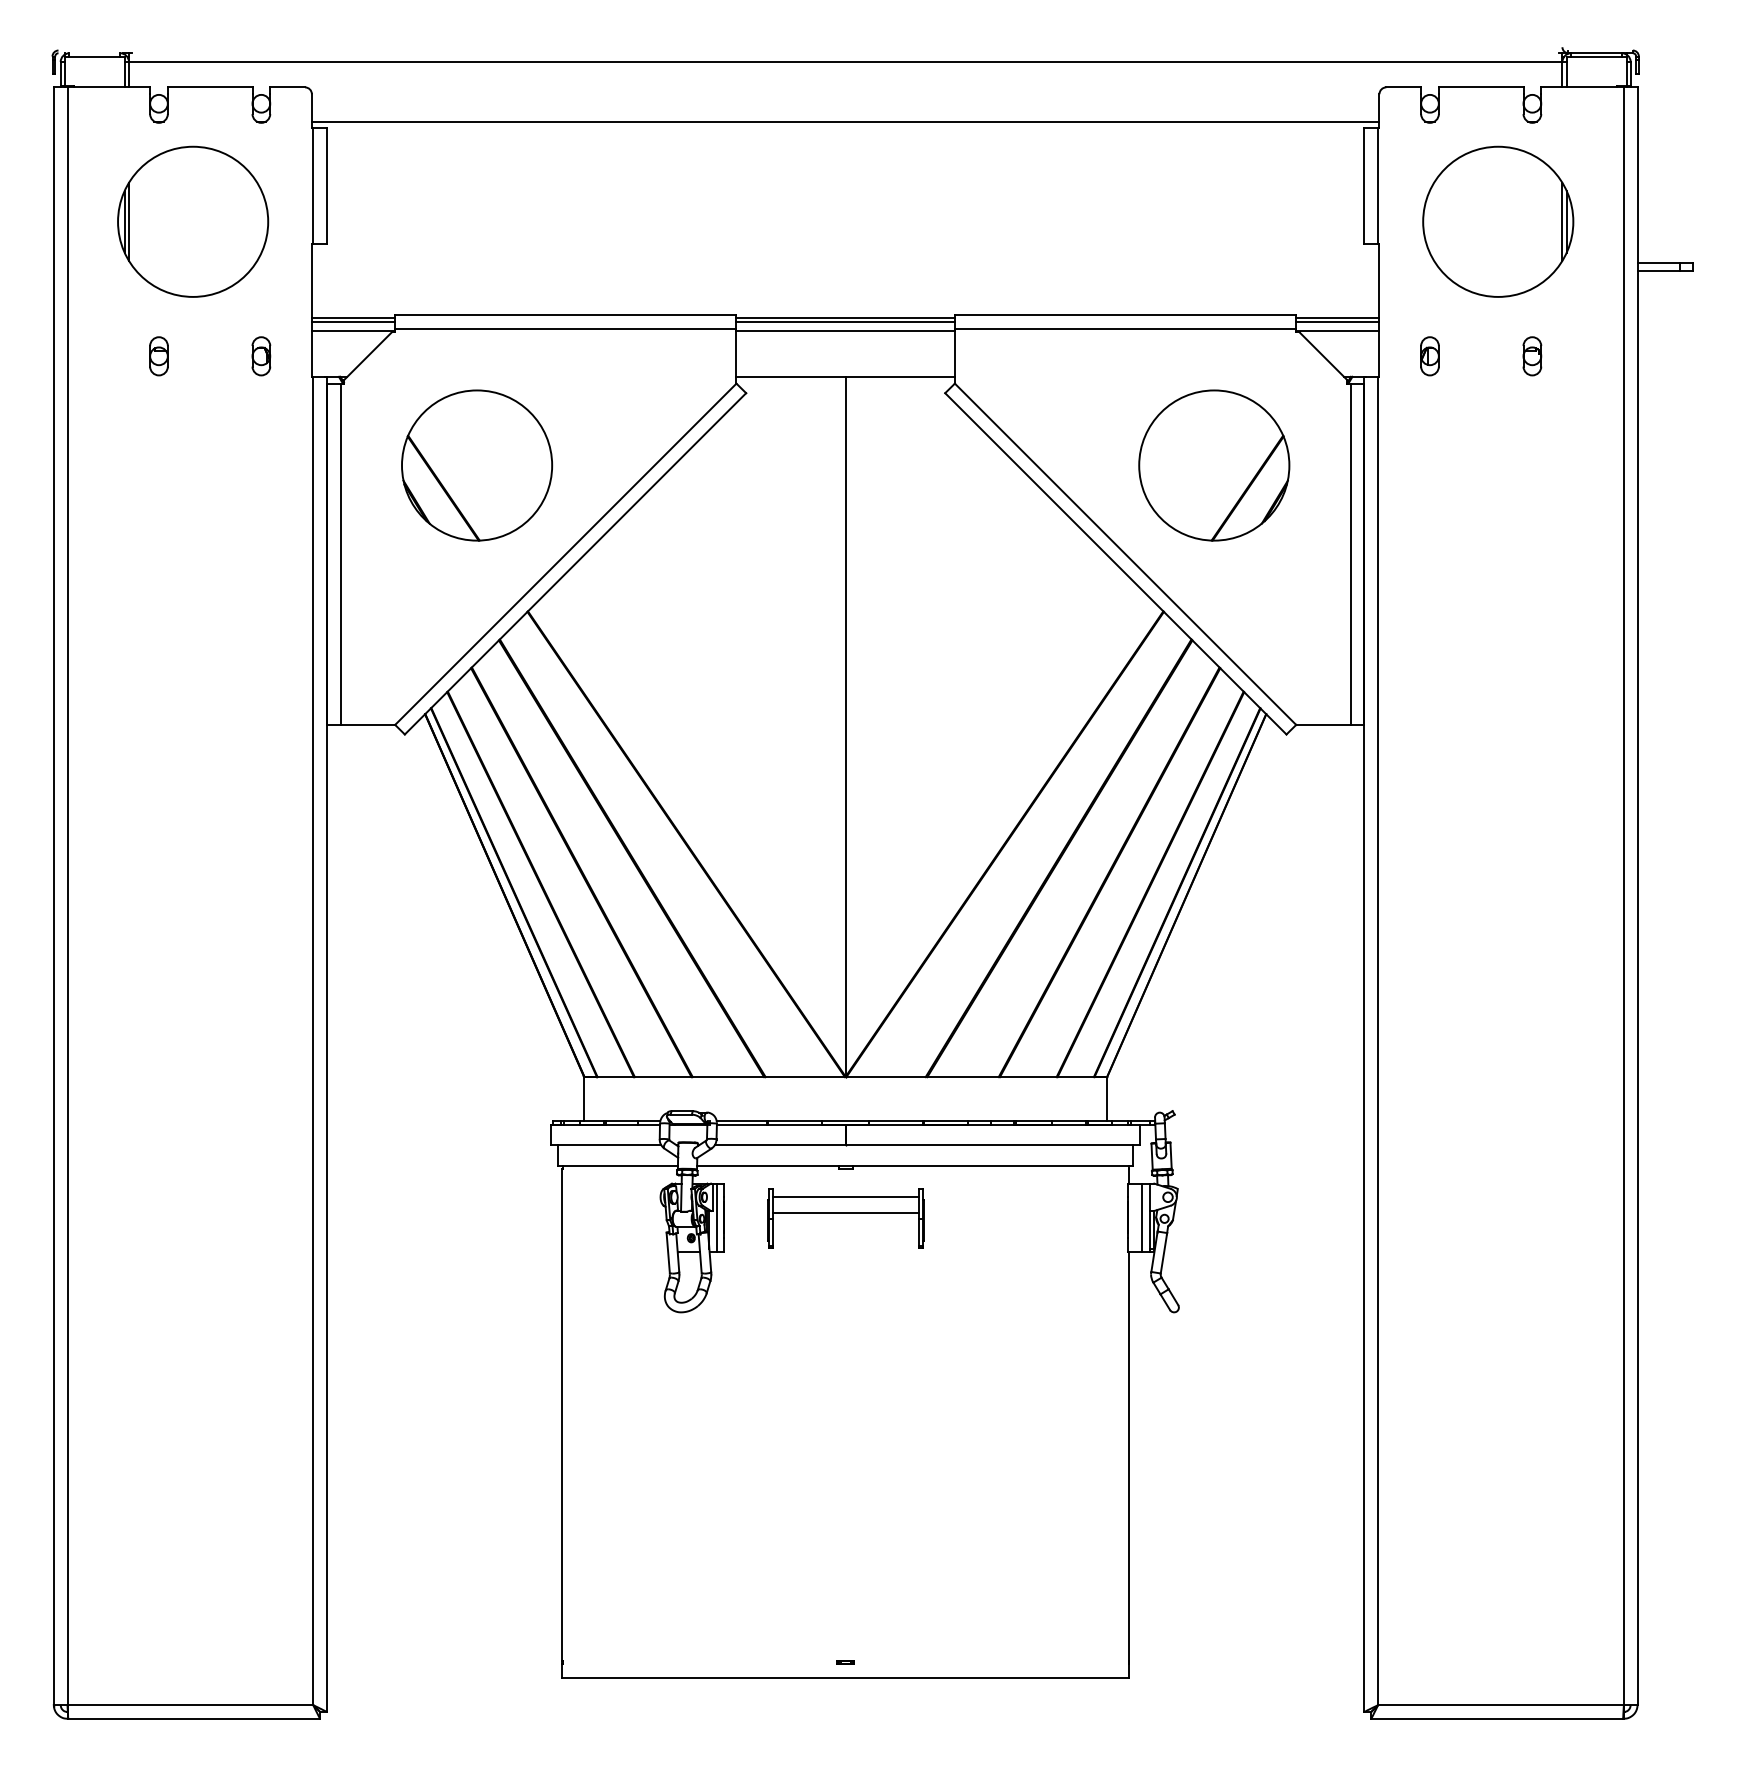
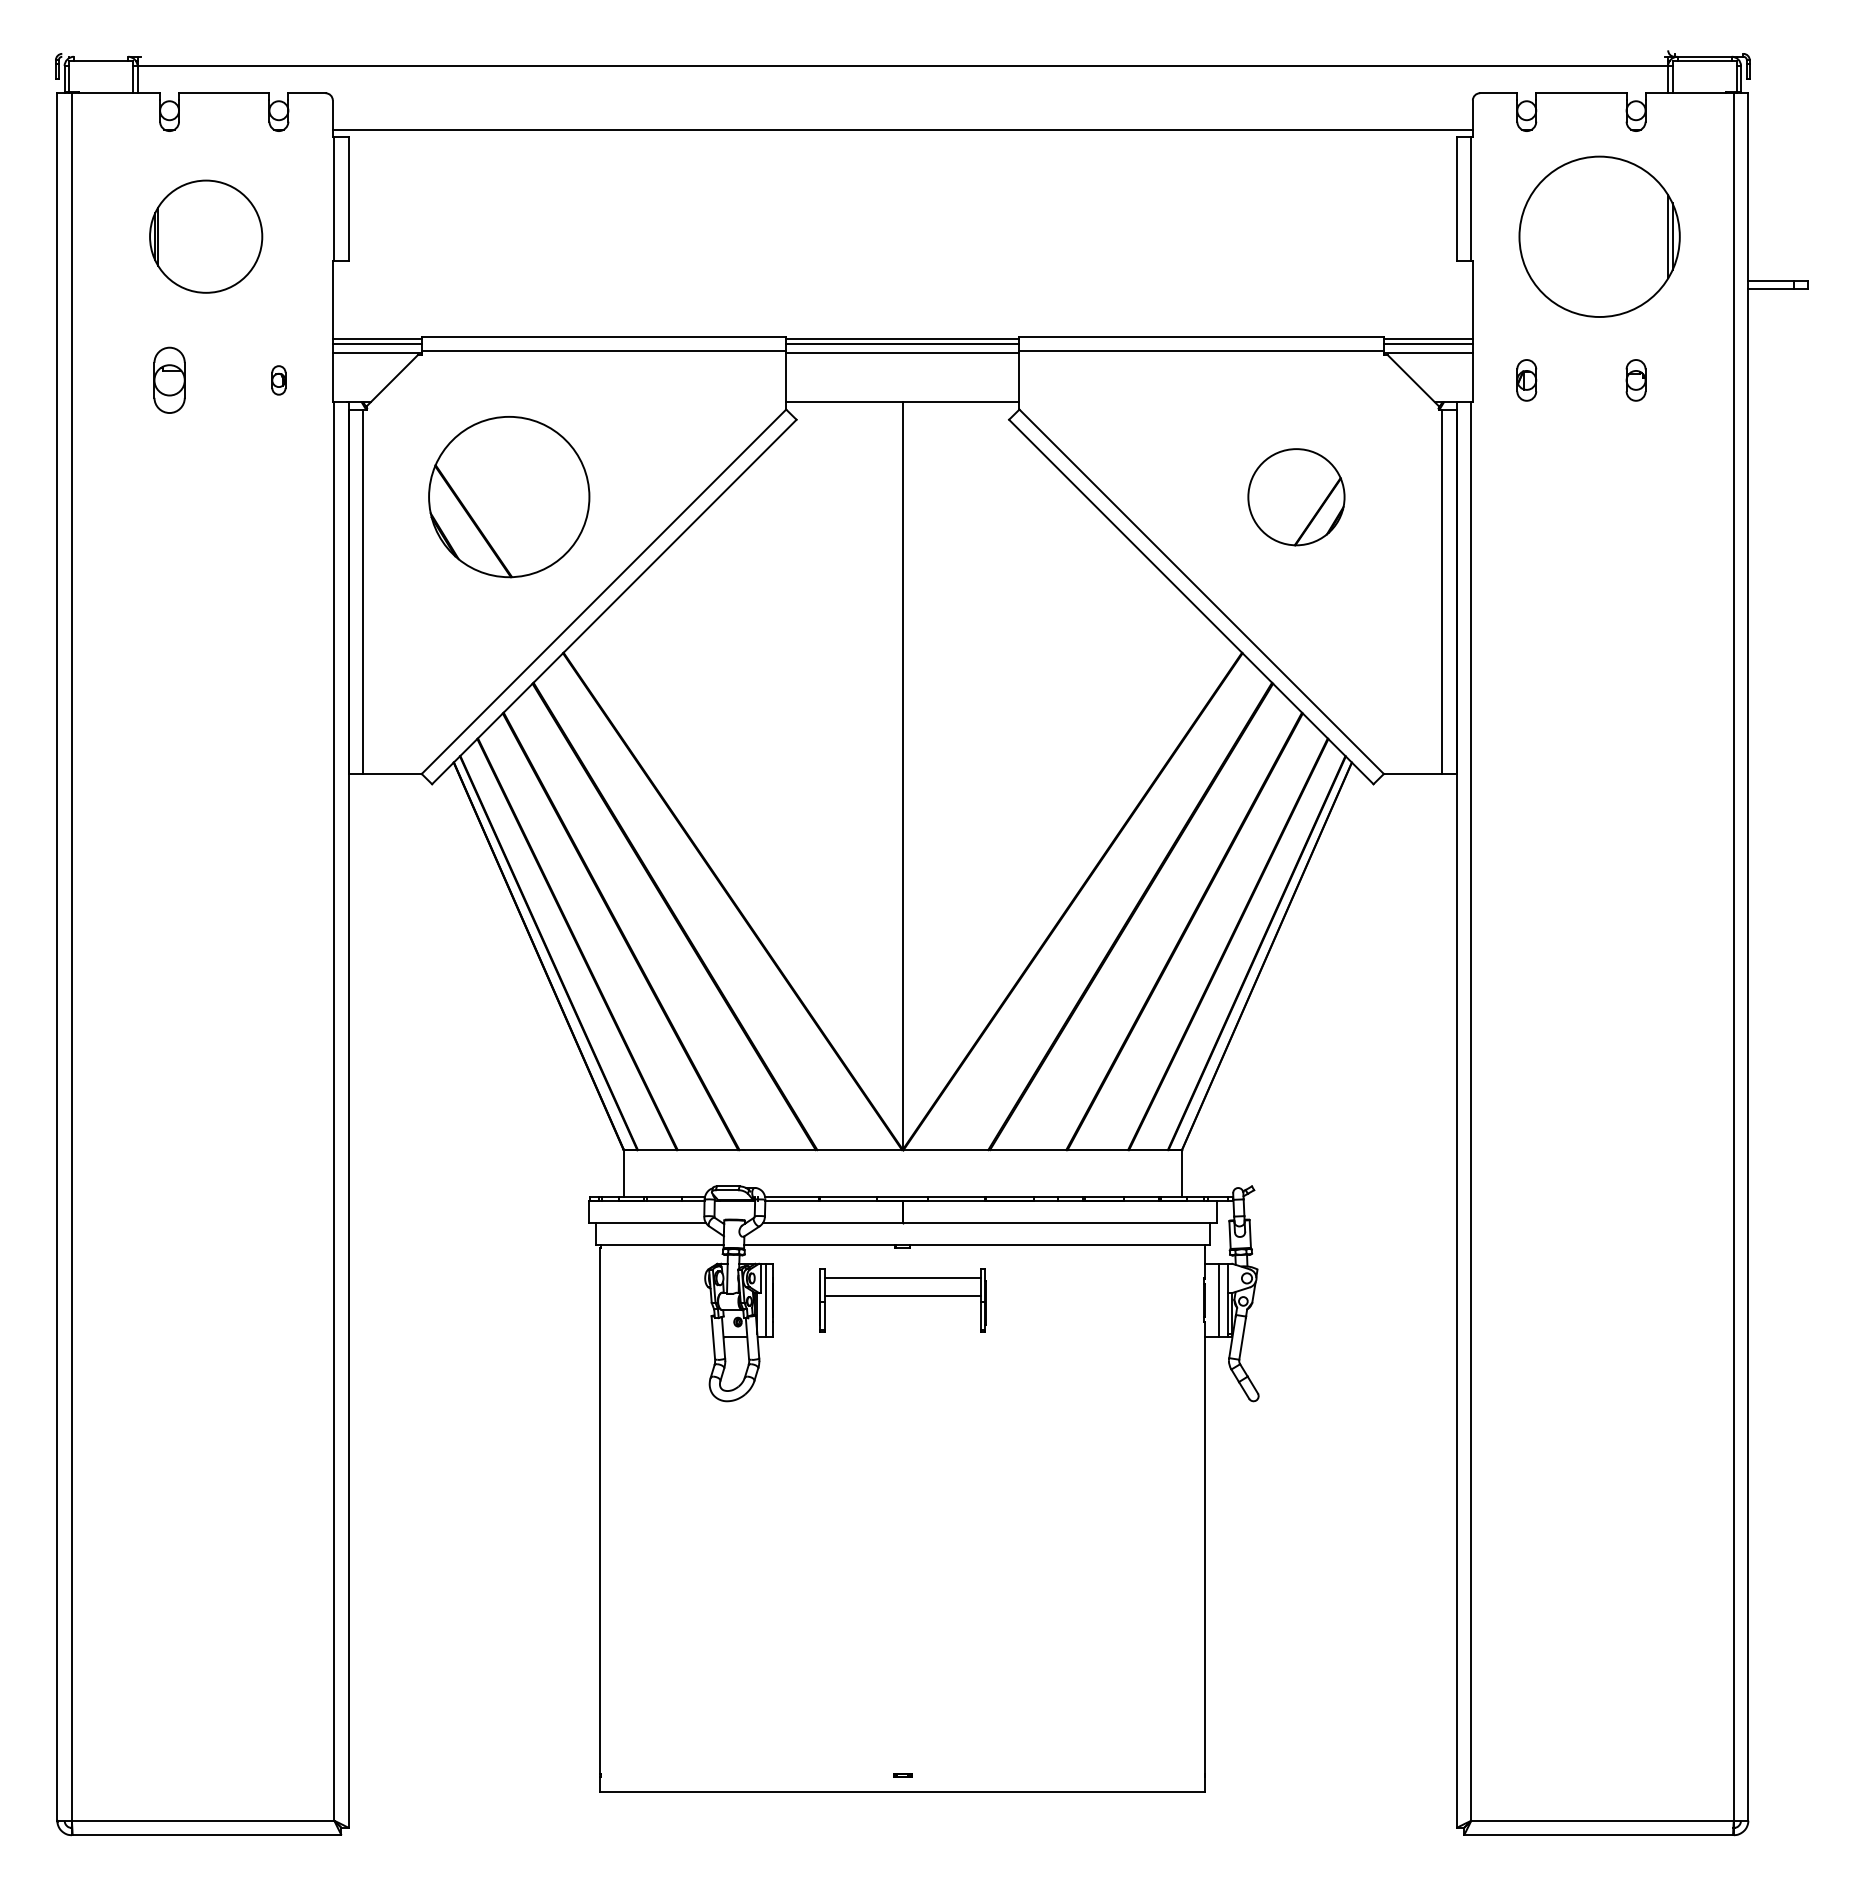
part: (193, 221) -> (206, 236), size x0.7
part: (158, 356) -> (169, 380), size x1.6
part: (260, 356) -> (278, 380), size x0.7
part: (1214, 465) -> (1296, 497), size x0.6

